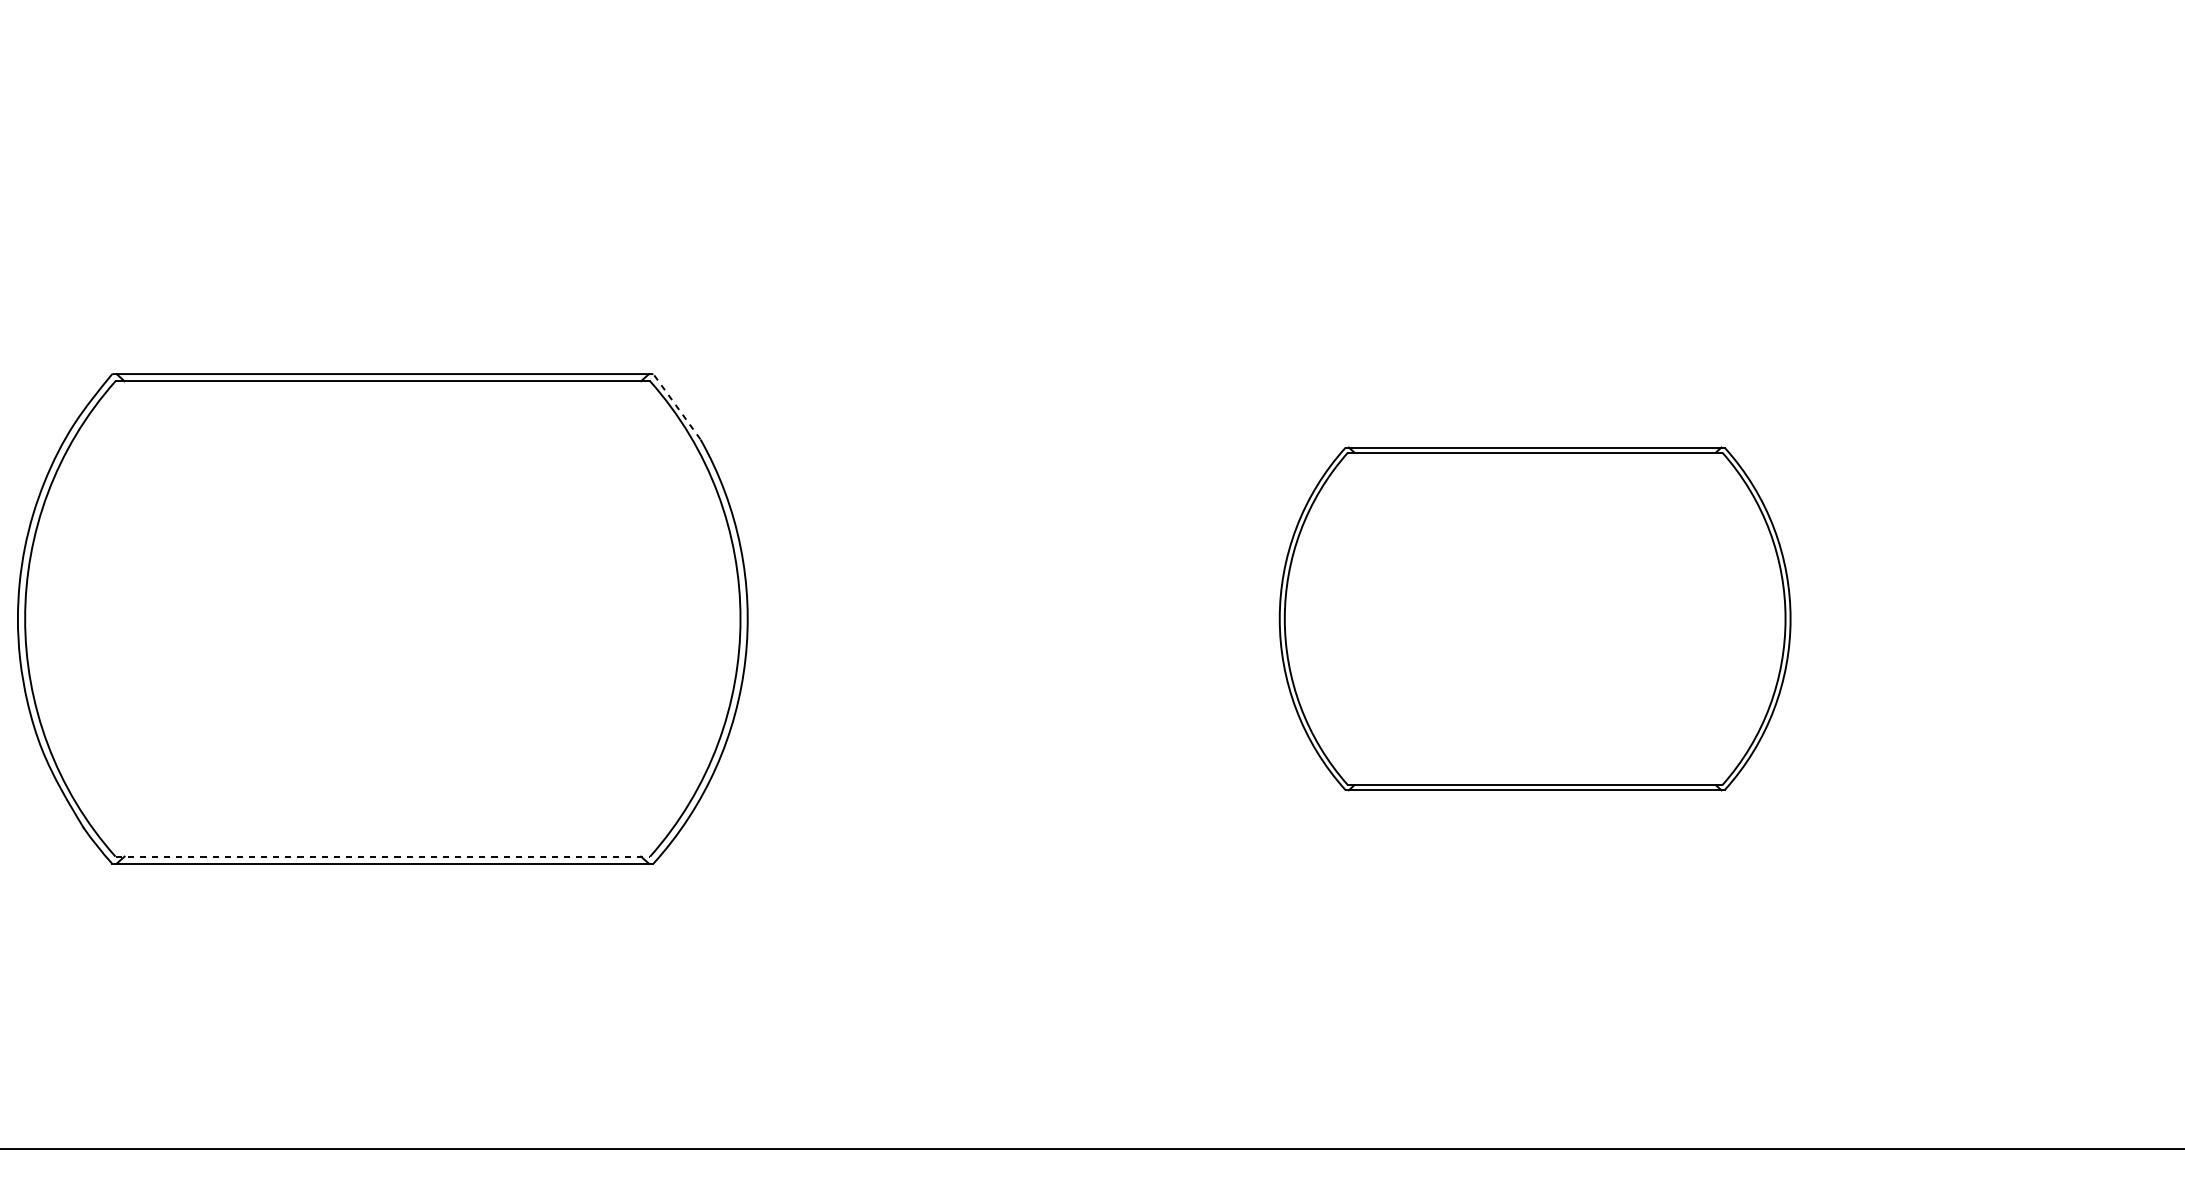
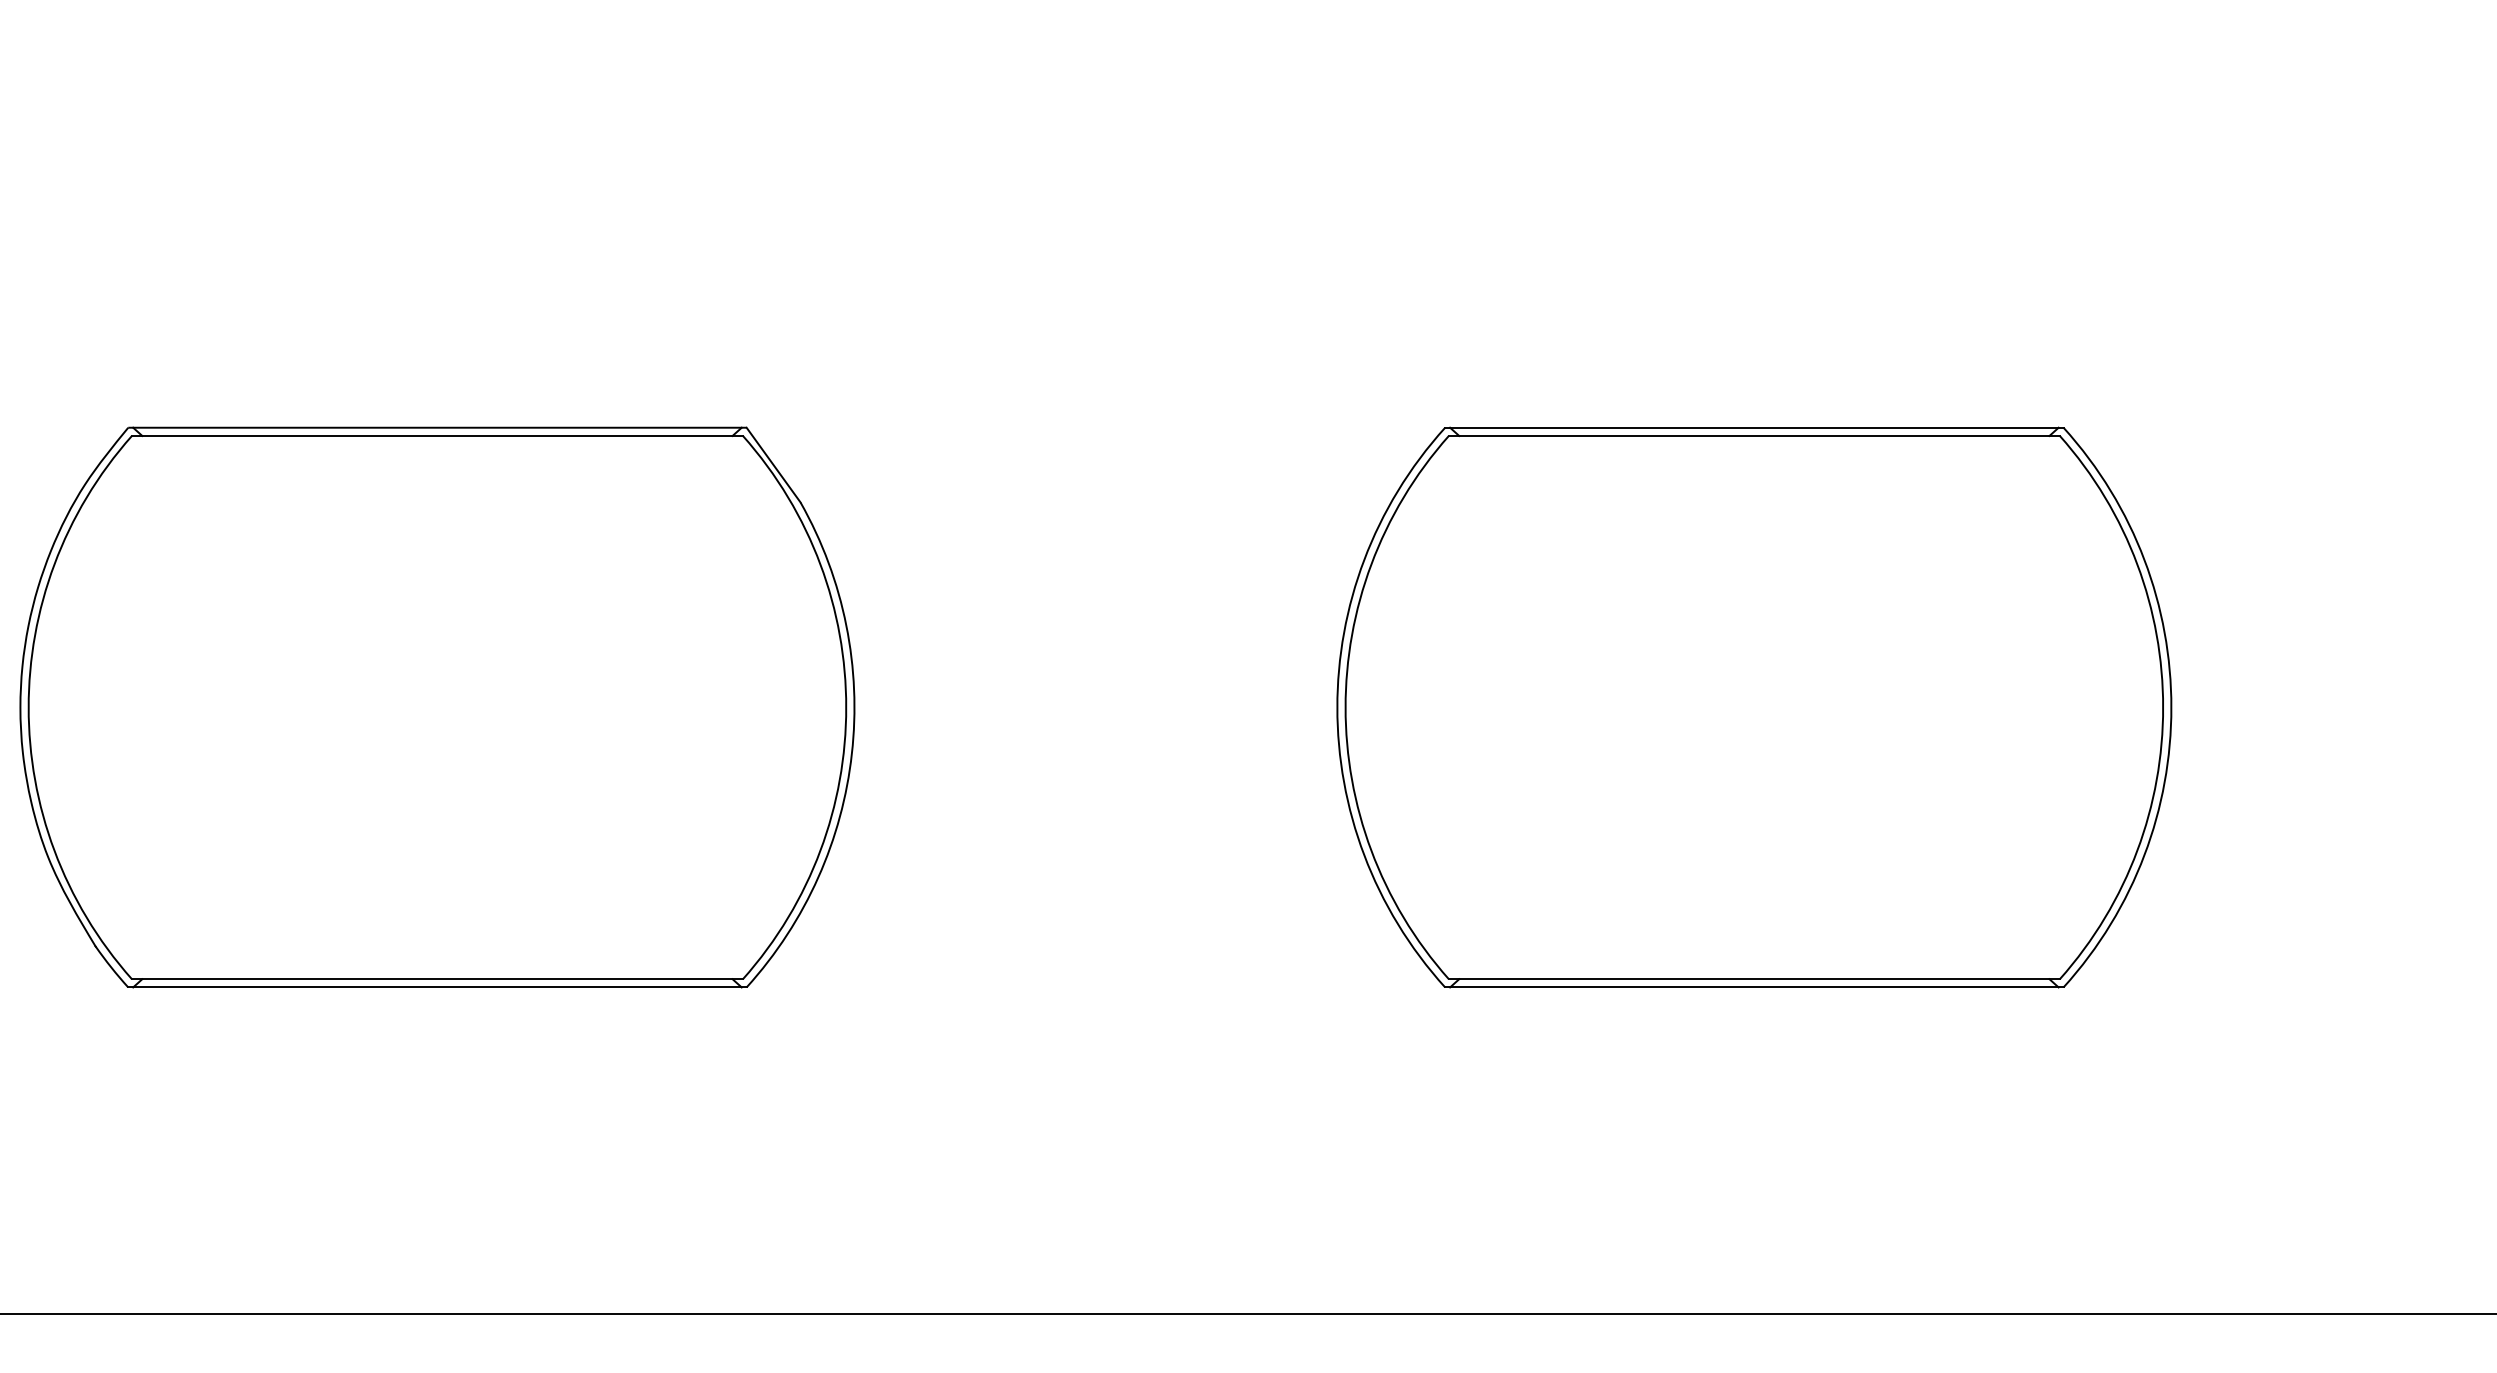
line: (676, 407) -> (773, 465), dashed -> solid
part: (1535, 618) -> (1754, 707), size x1.43
line: (382, 856) -> (437, 979), dashed -> solid

